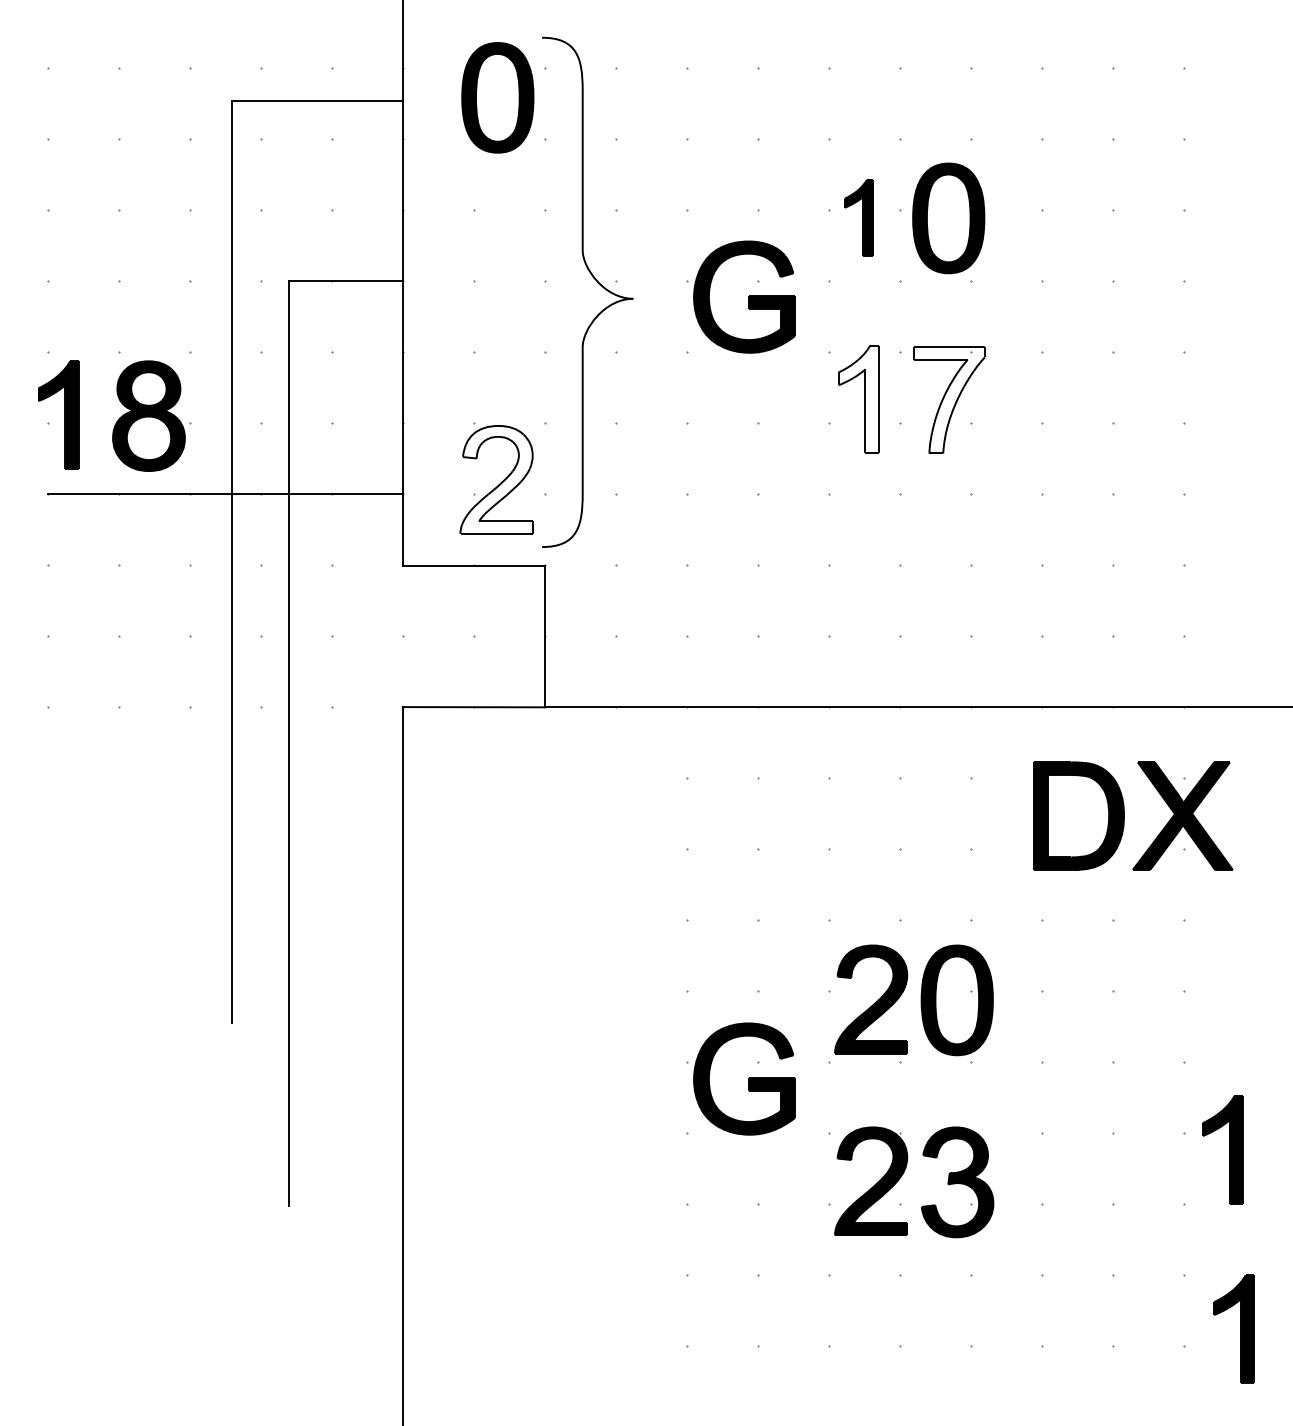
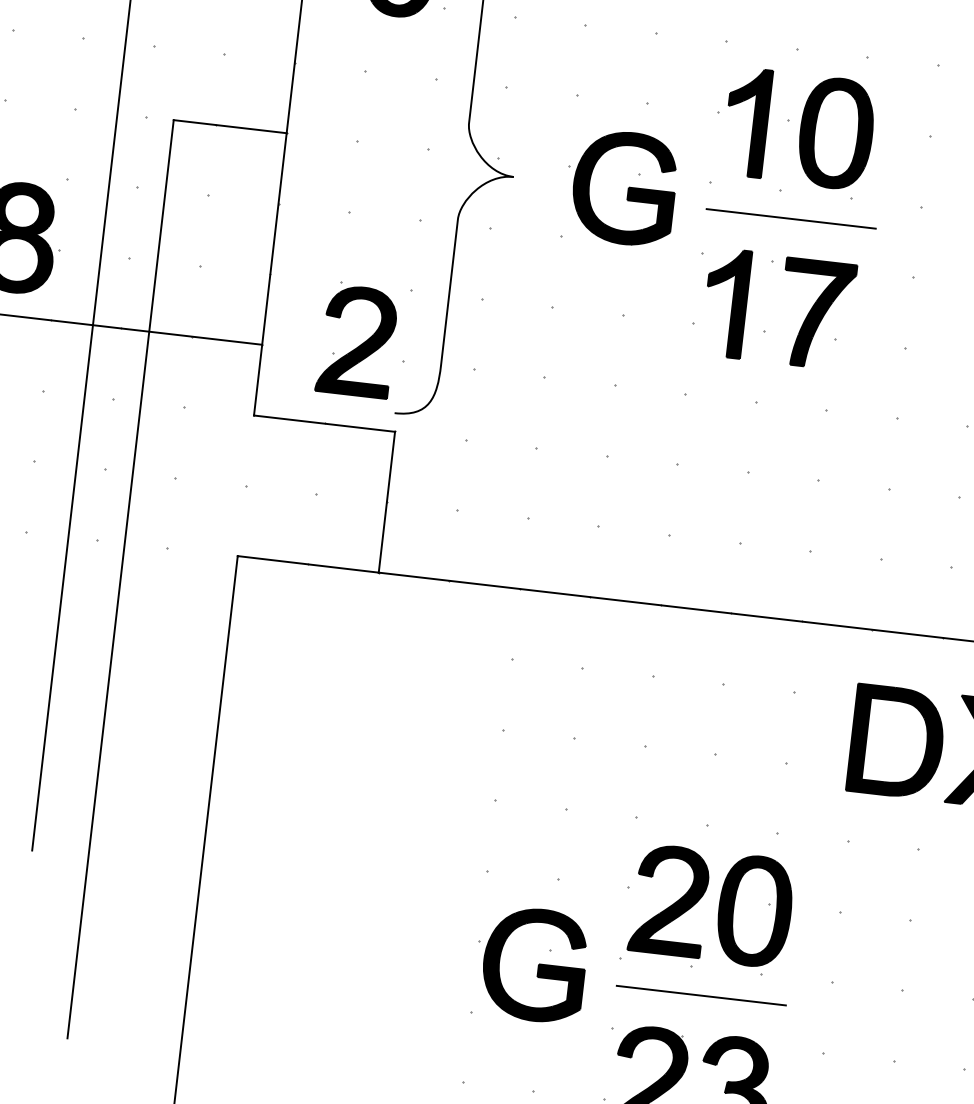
part: (858, 217) -> (746, 122), size x1.43
line: (913, 308) -> (791, 218), added
fill: (858, 399) -> (725, 302), added
fill: (949, 400) -> (816, 314), added
fill: (496, 479) -> (357, 340), added
line: (913, 1090) -> (701, 995), added

